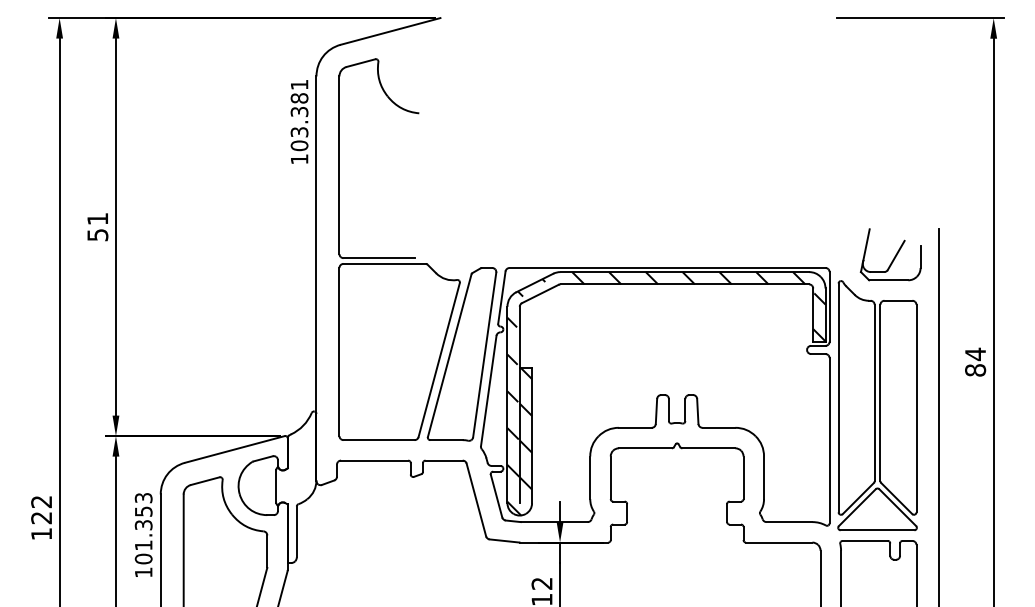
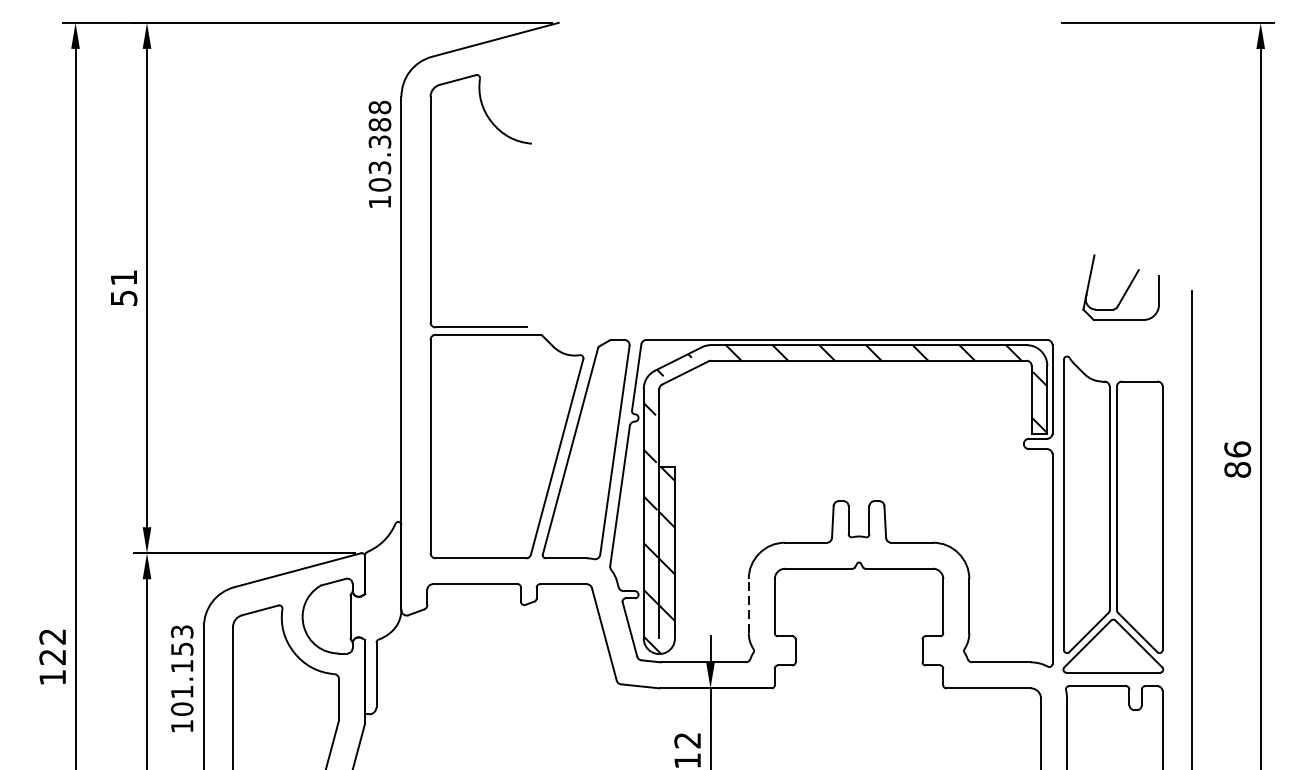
text: (299, 84) -> (379, 107), 103.381 -> 103.388
part: (890, 254) -> (1120, 287), moved
text: (975, 354) -> (1237, 449), 84 -> 86
line: (590, 477) -> (749, 605), solid -> dashed
text: (143, 525) -> (181, 666), 101.353 -> 101.153

